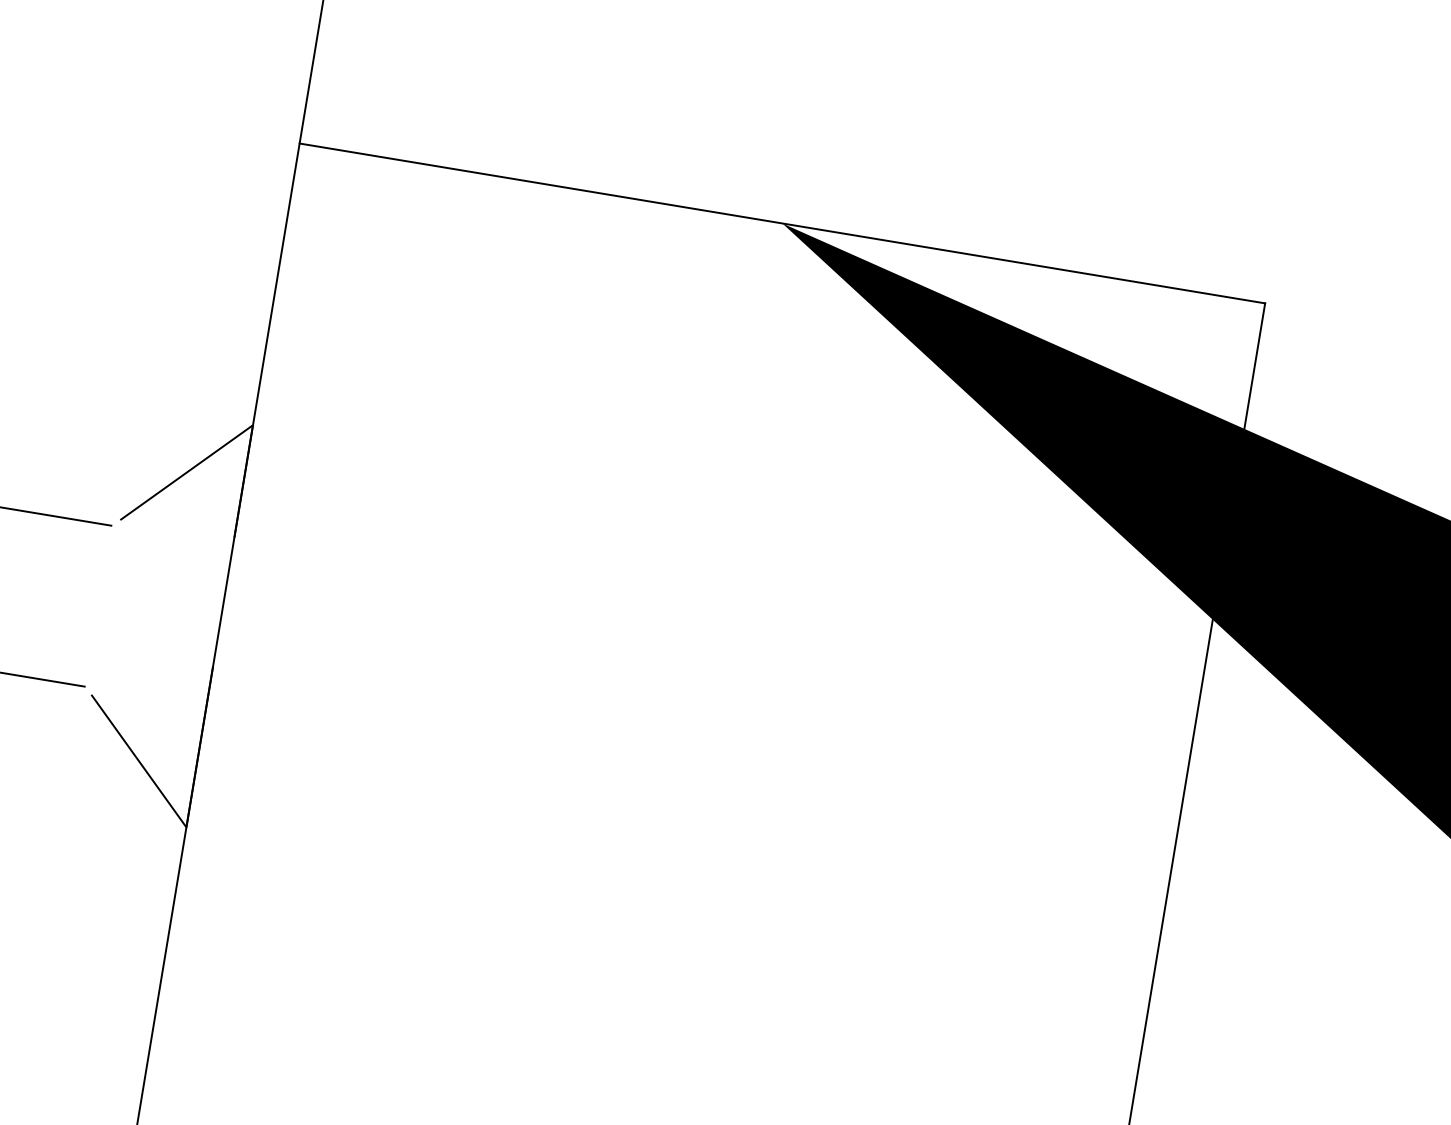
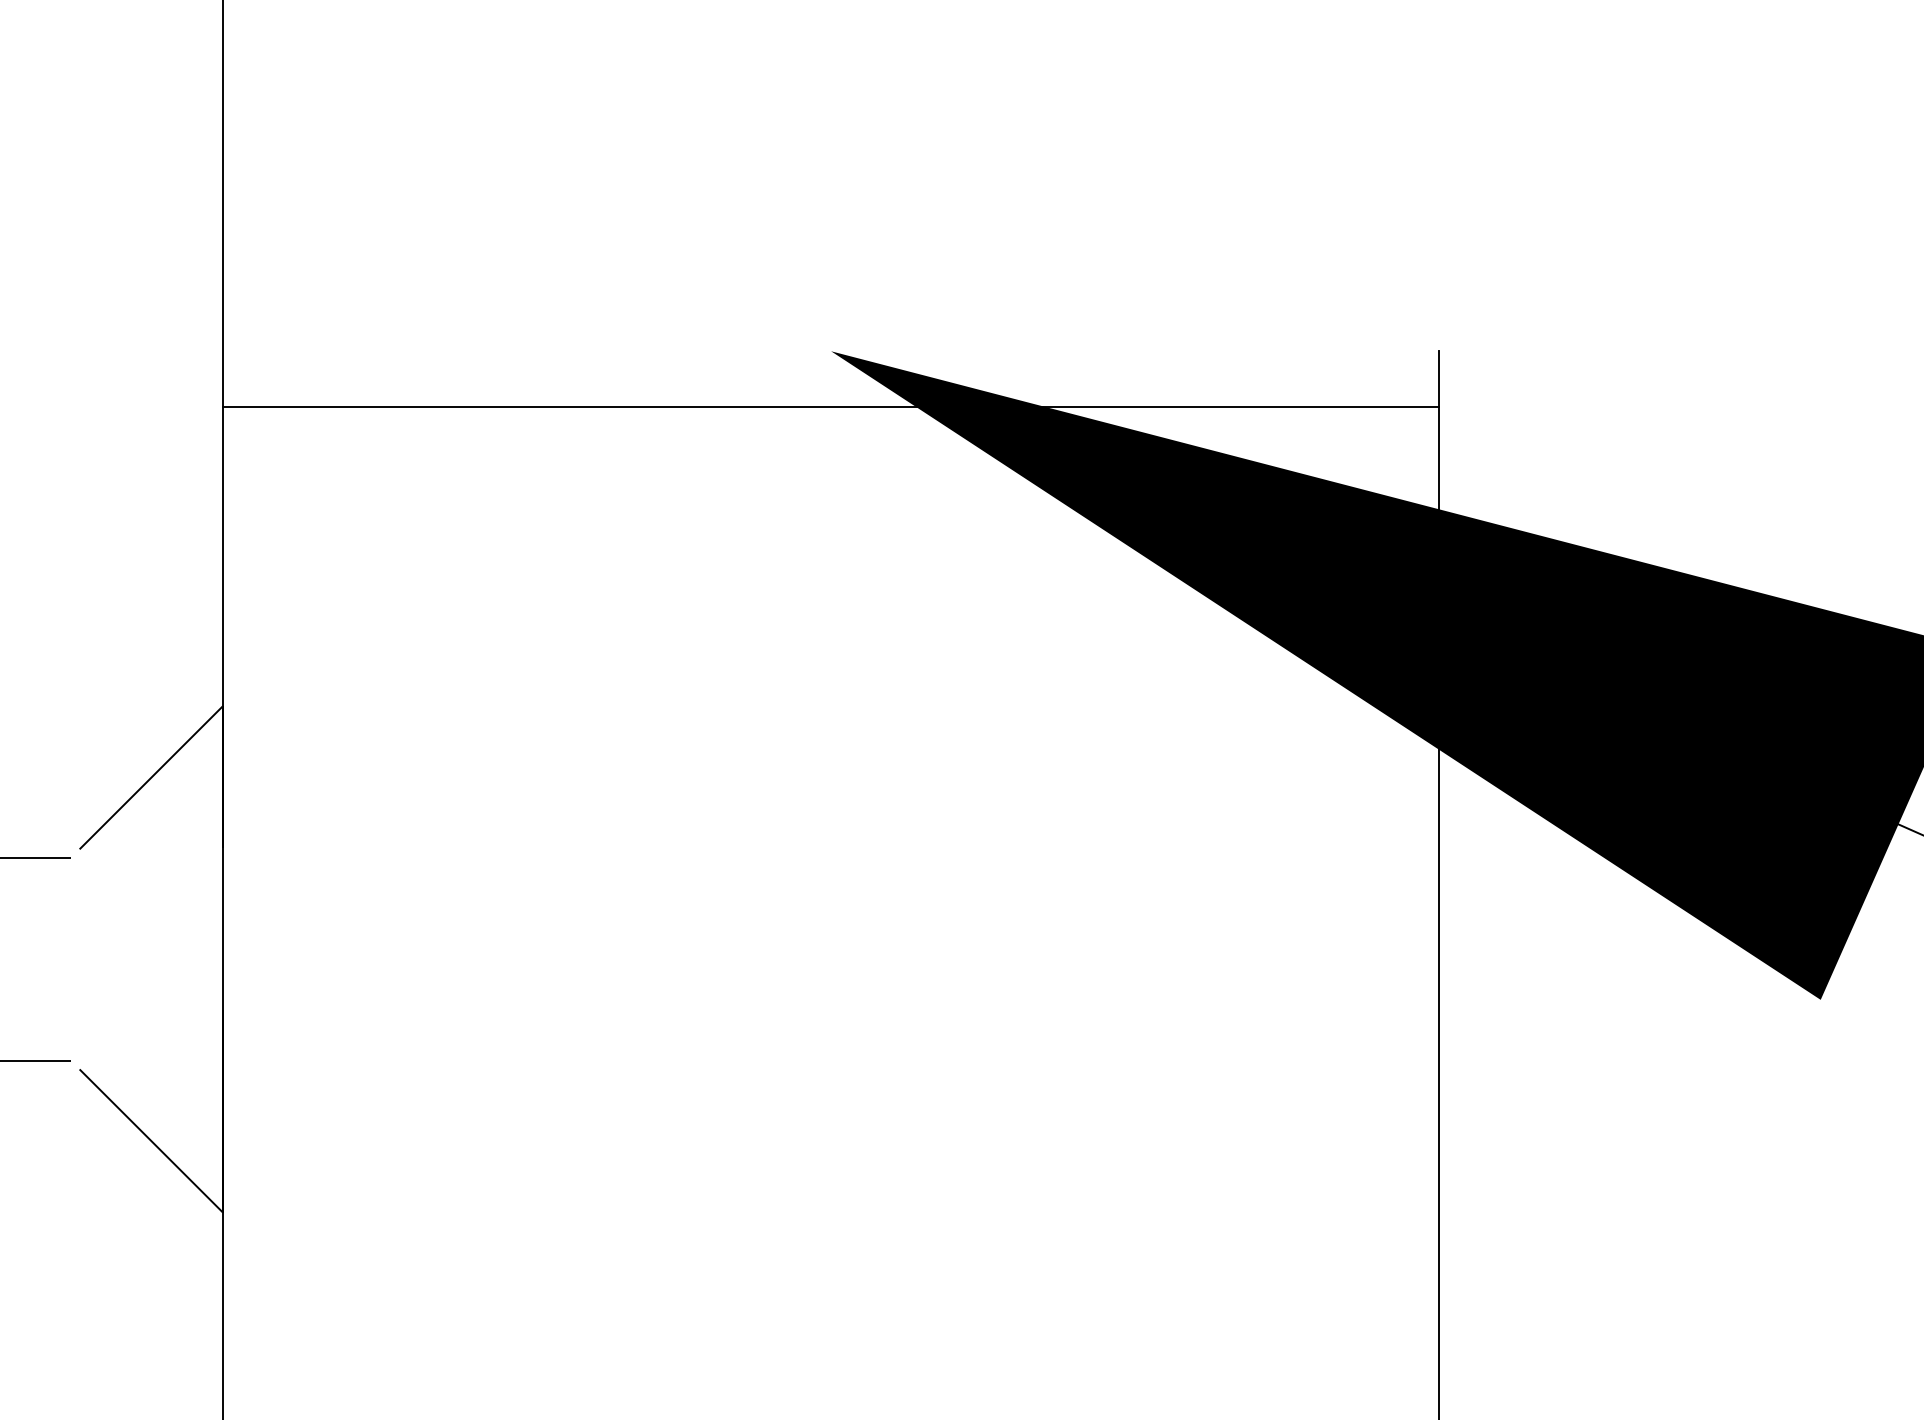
line: (782, 223) -> (831, 407), moved

